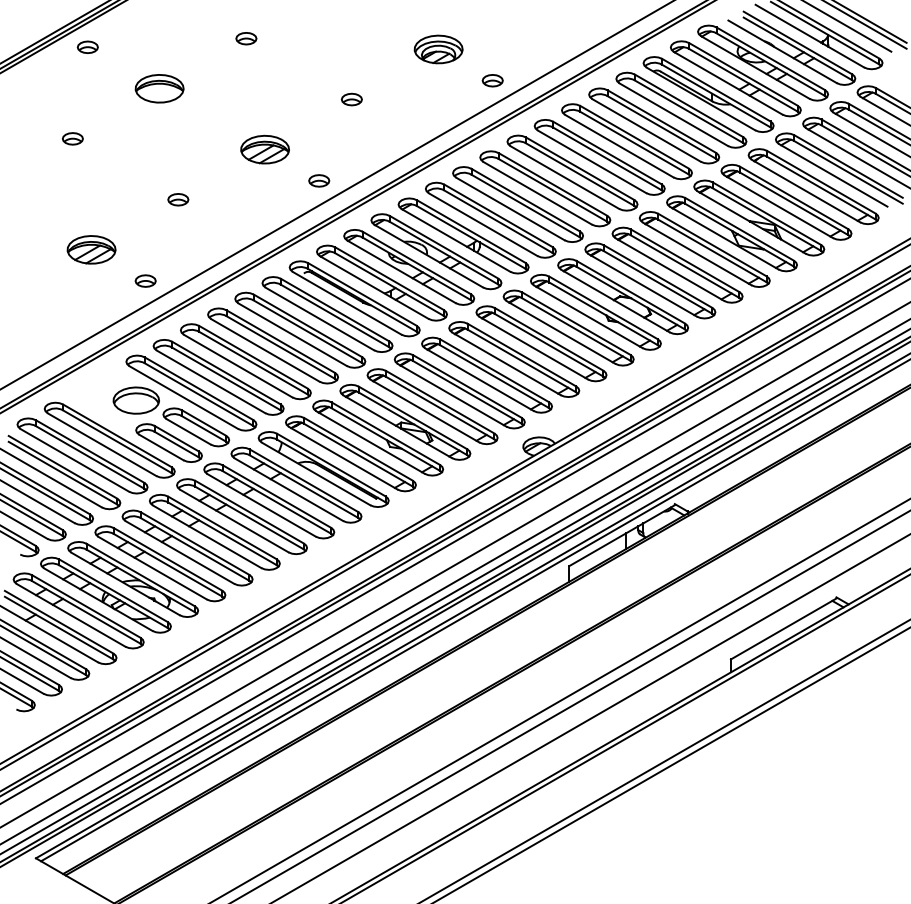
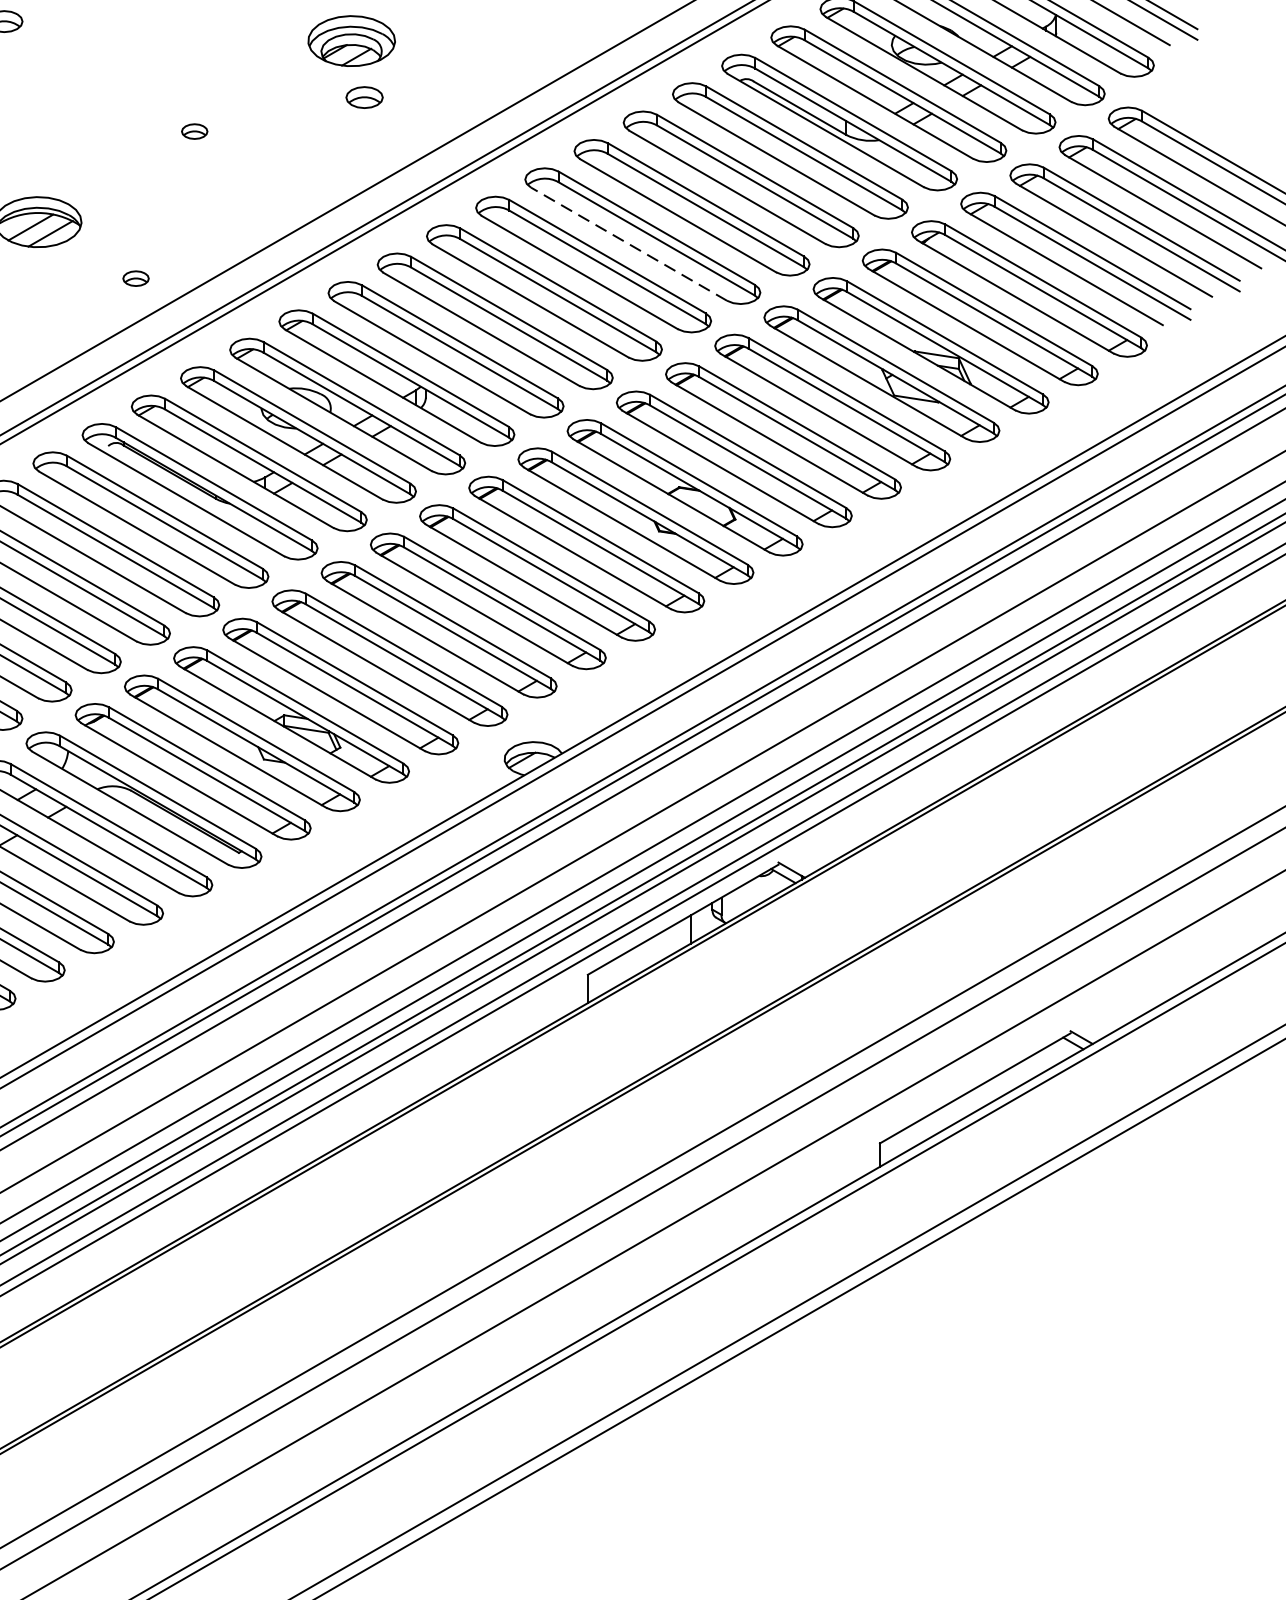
part: (492, 80) -> (364, 97), moved
part: (351, 99) -> (194, 131), size x0.7
line: (592, 161) -> (629, 243), solid -> dashed
part: (319, 180) -> (136, 277), size x0.7

